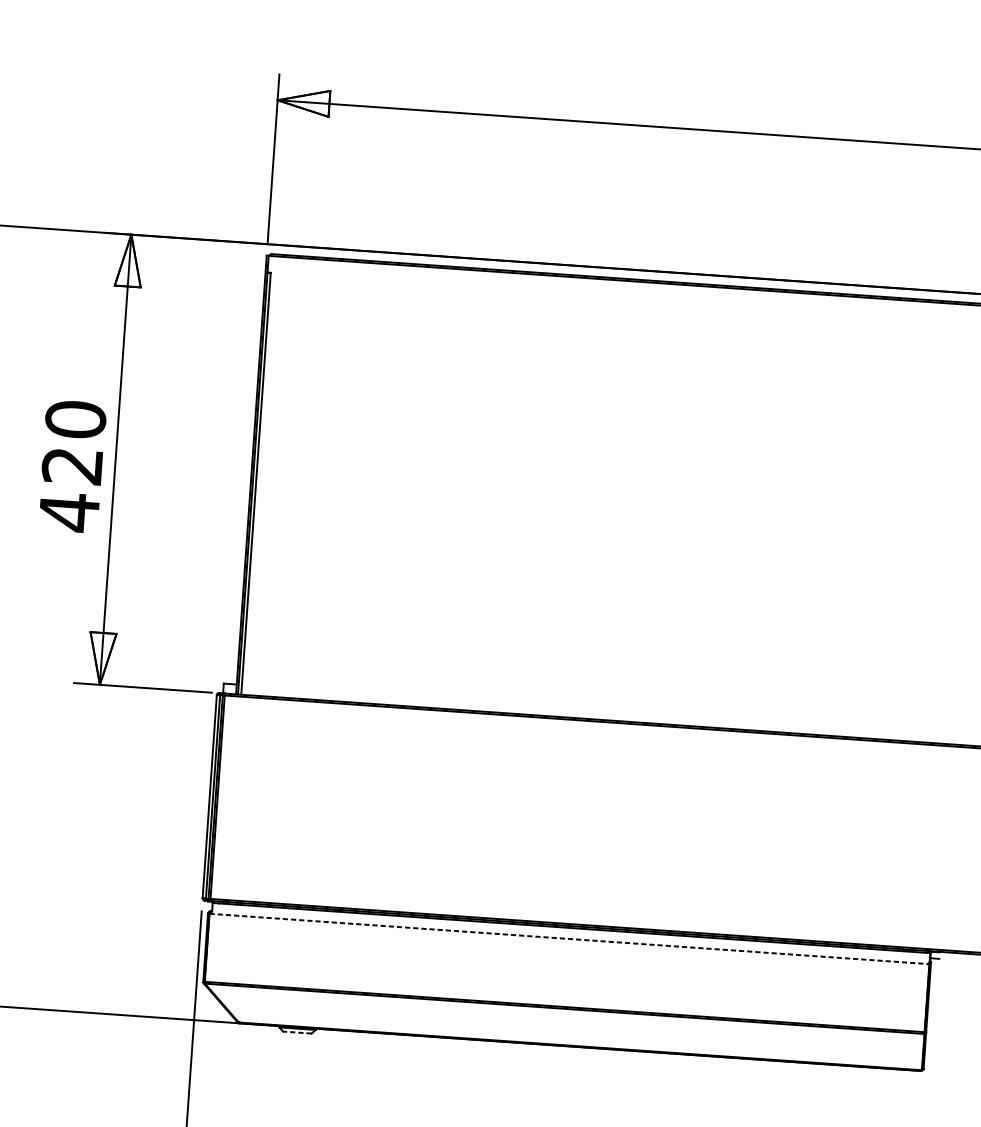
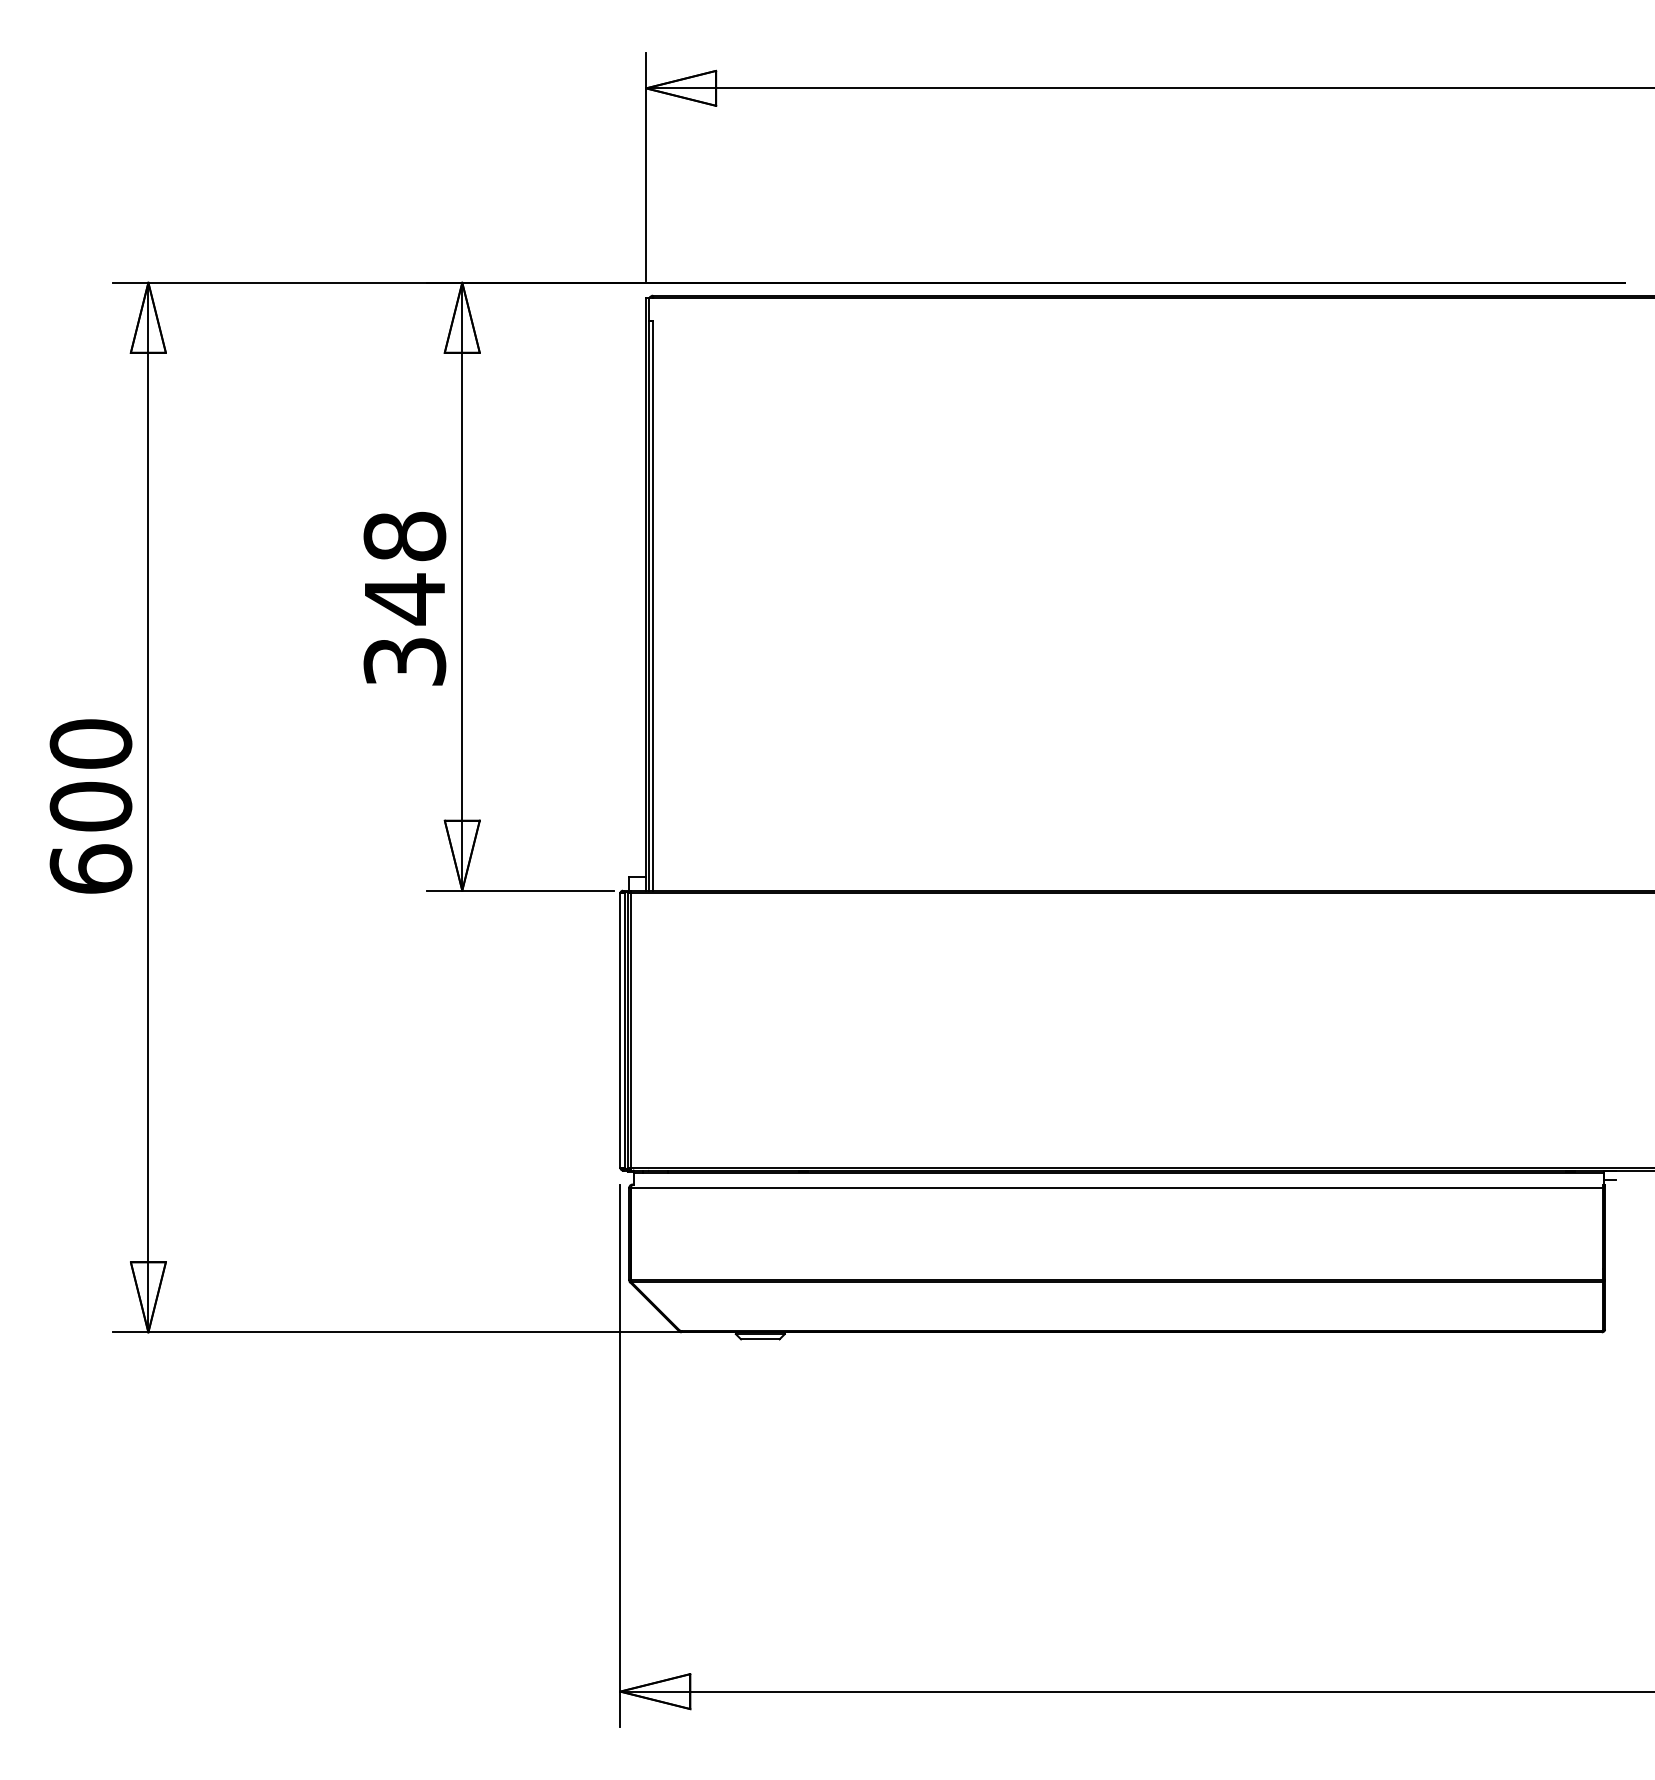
text: (72, 466) -> (404, 599), 420 -> 348
line: (569, 939) -> (1117, 1188), dashed -> solid
line: (296, 1032) -> (759, 1339), dashed -> solid

